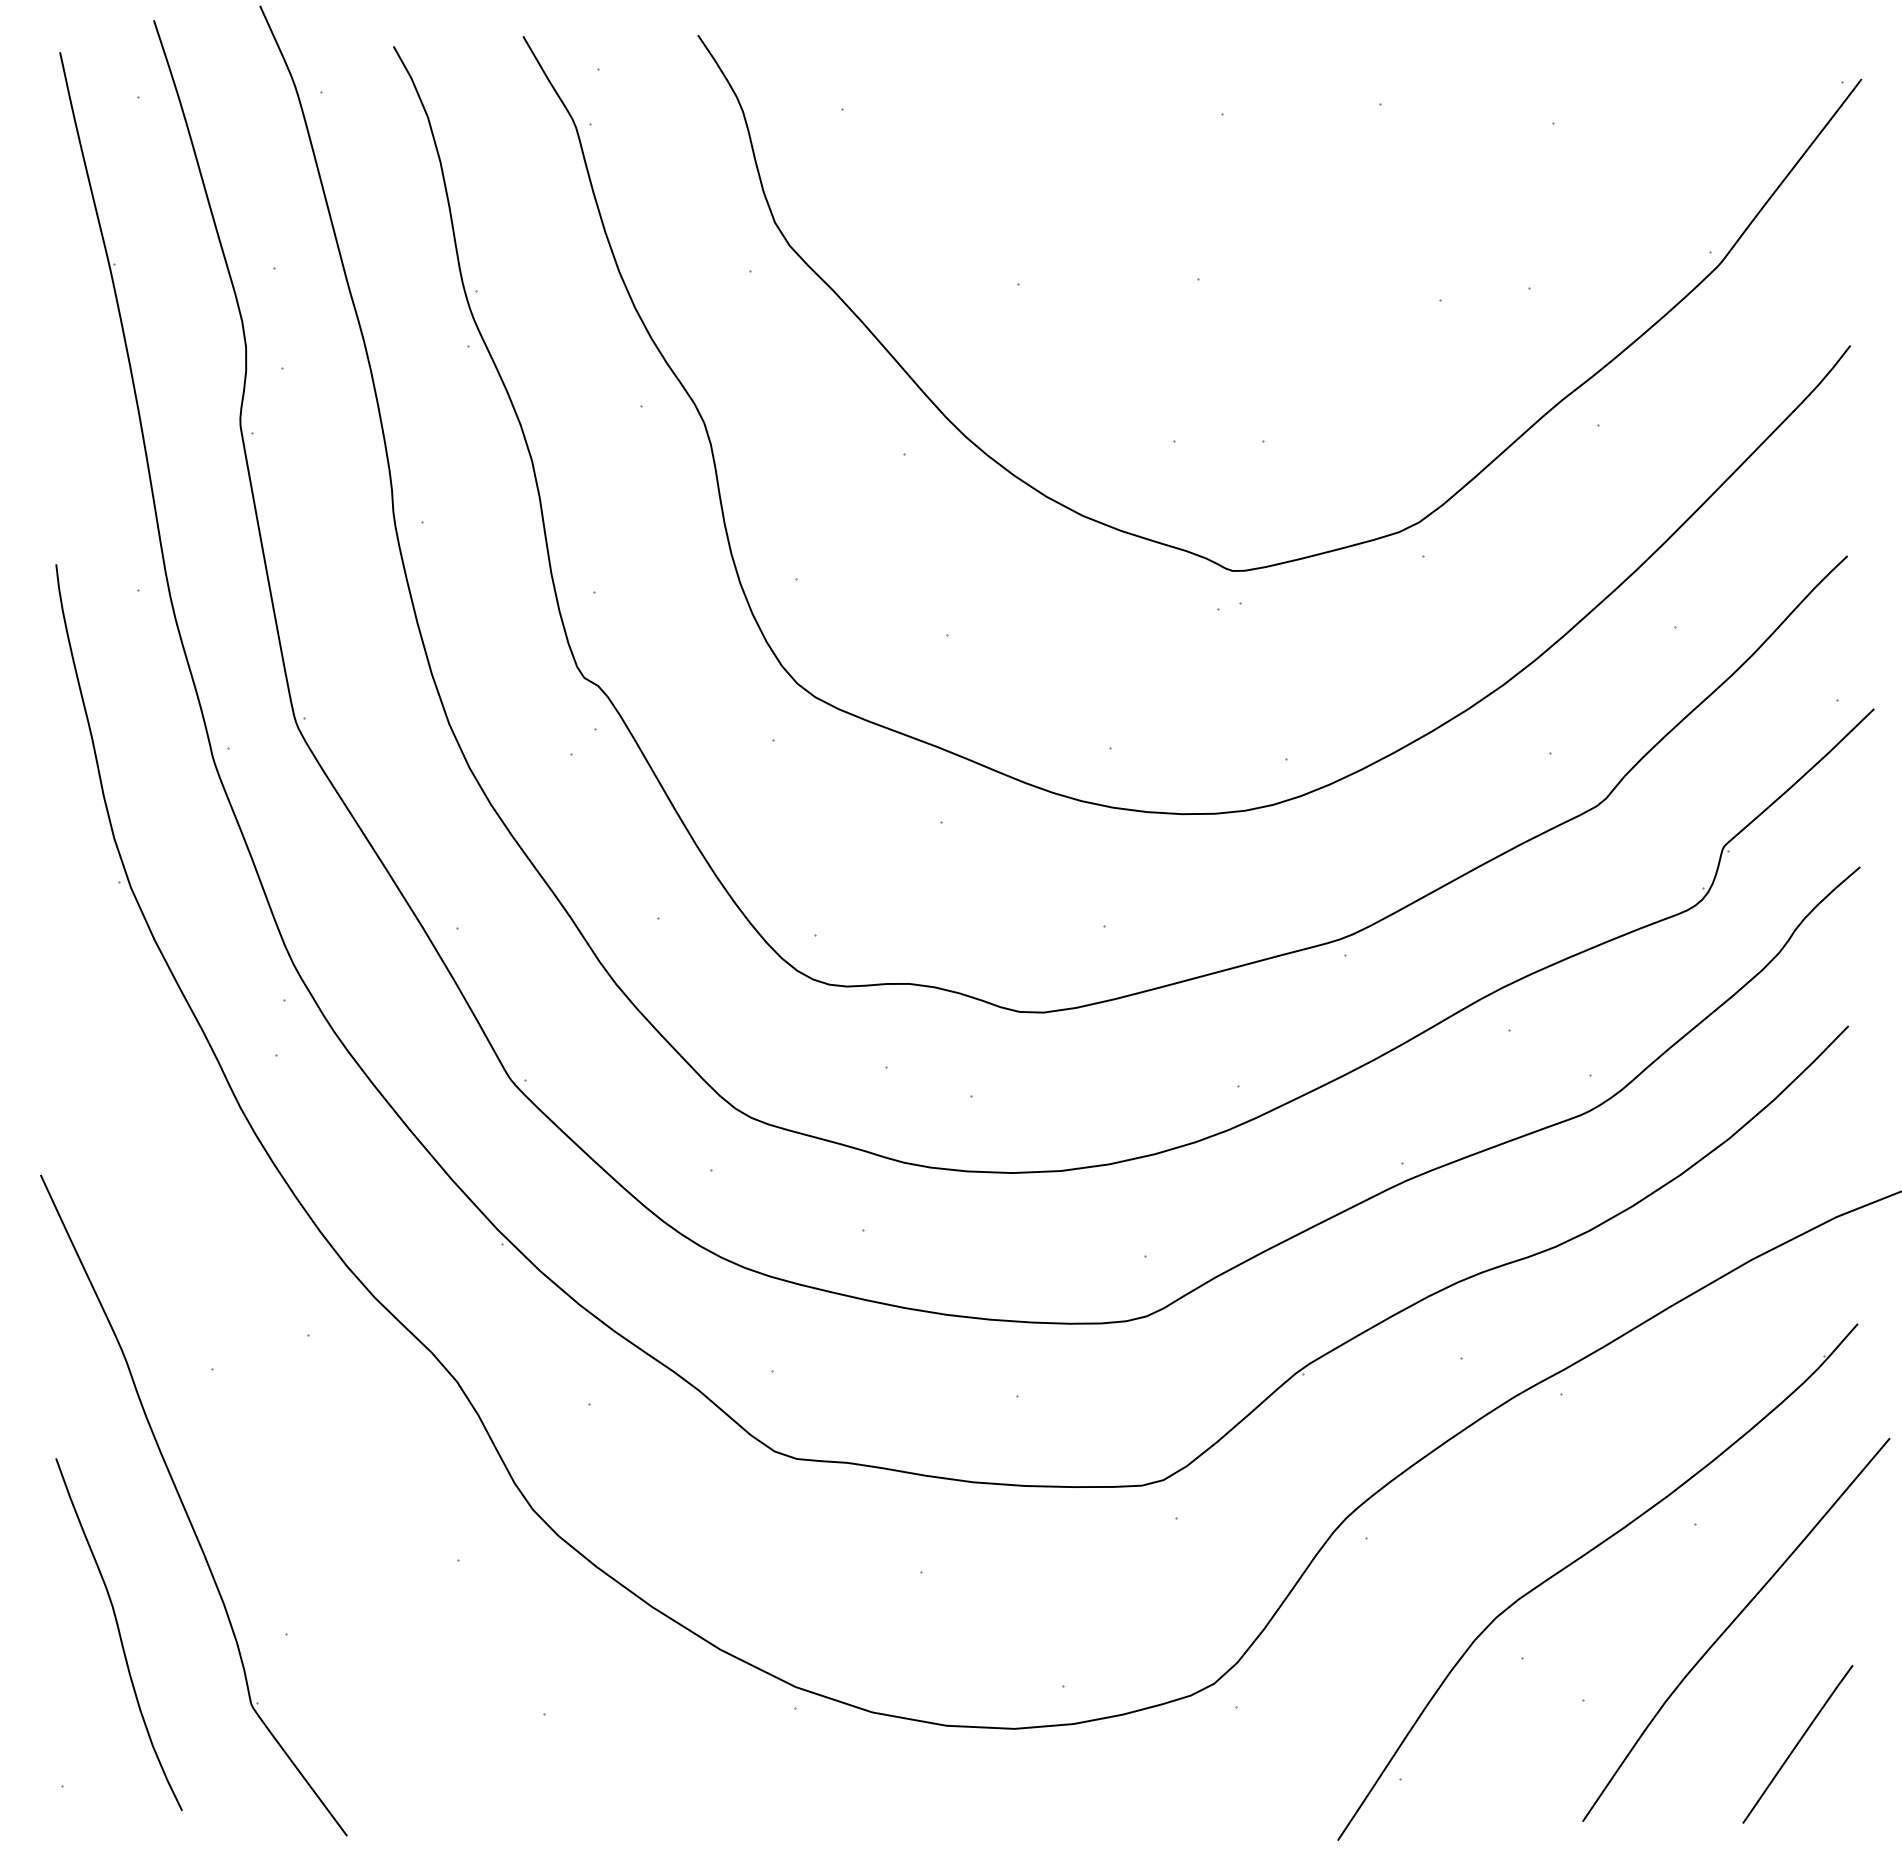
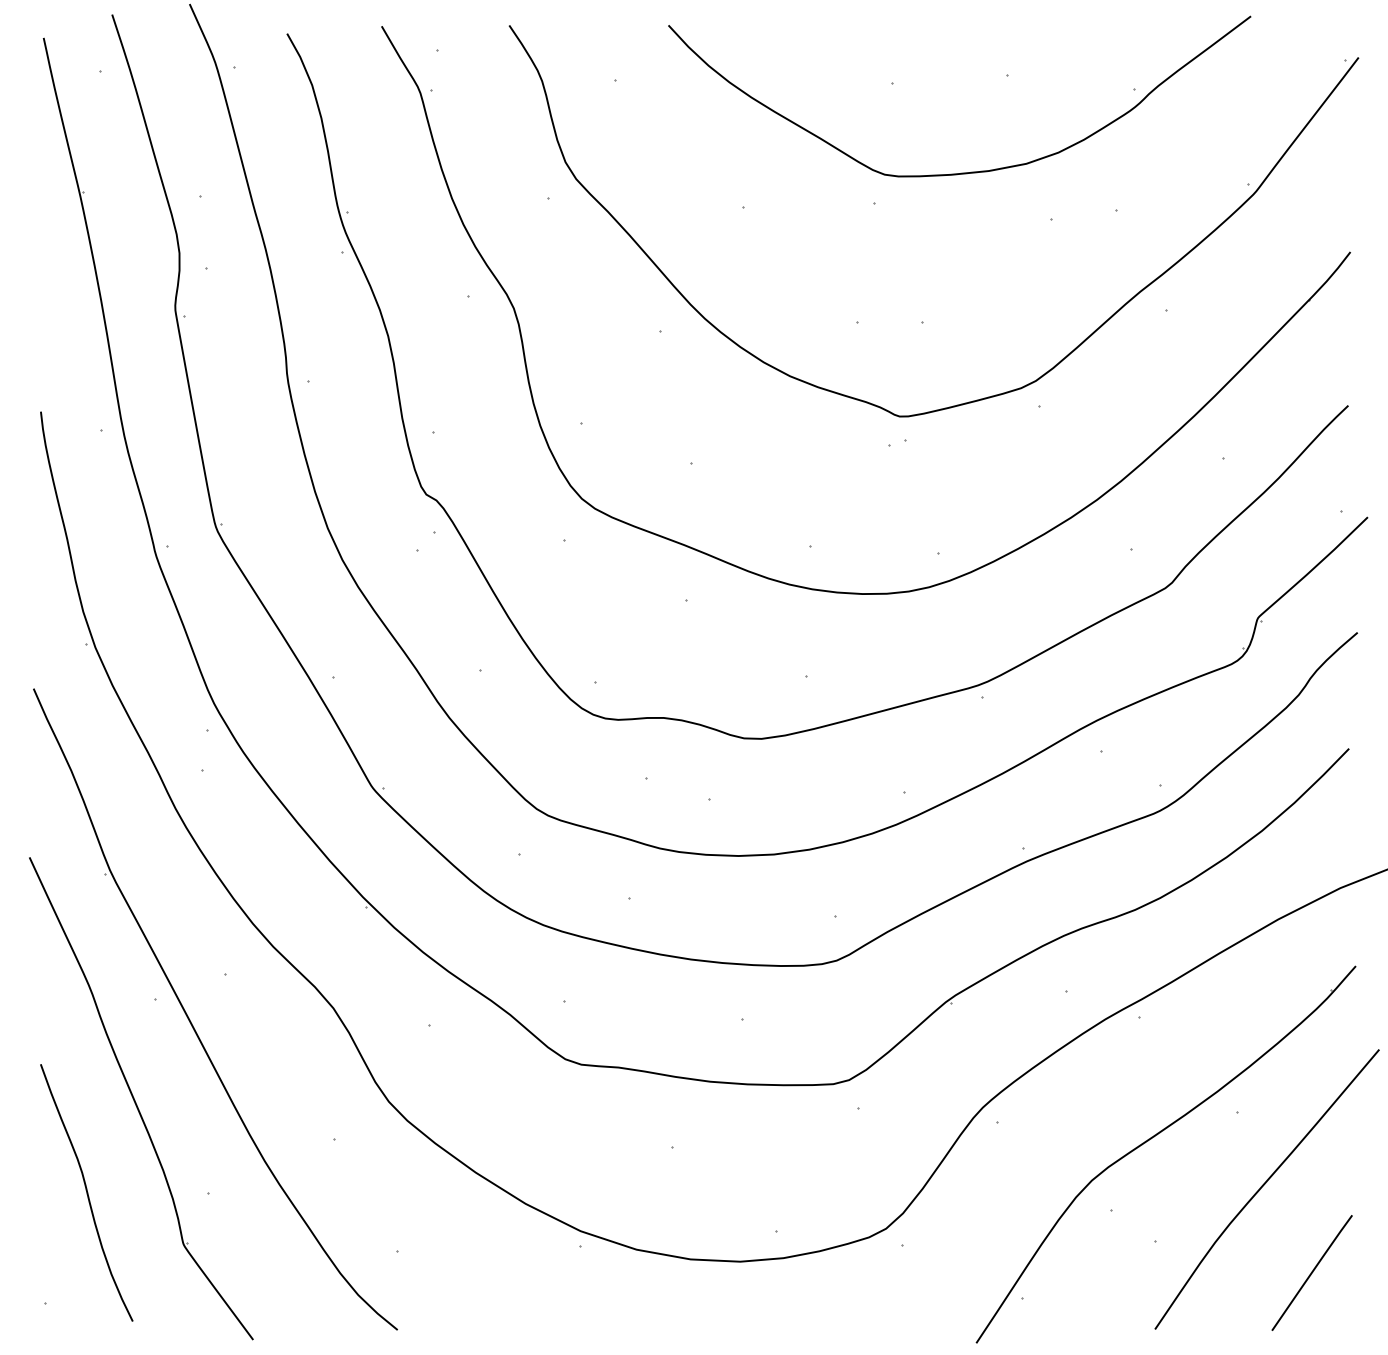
curve: (1323, 236) -> (965, 172), added
part: (262, 1400) -> (191, 1022), added

